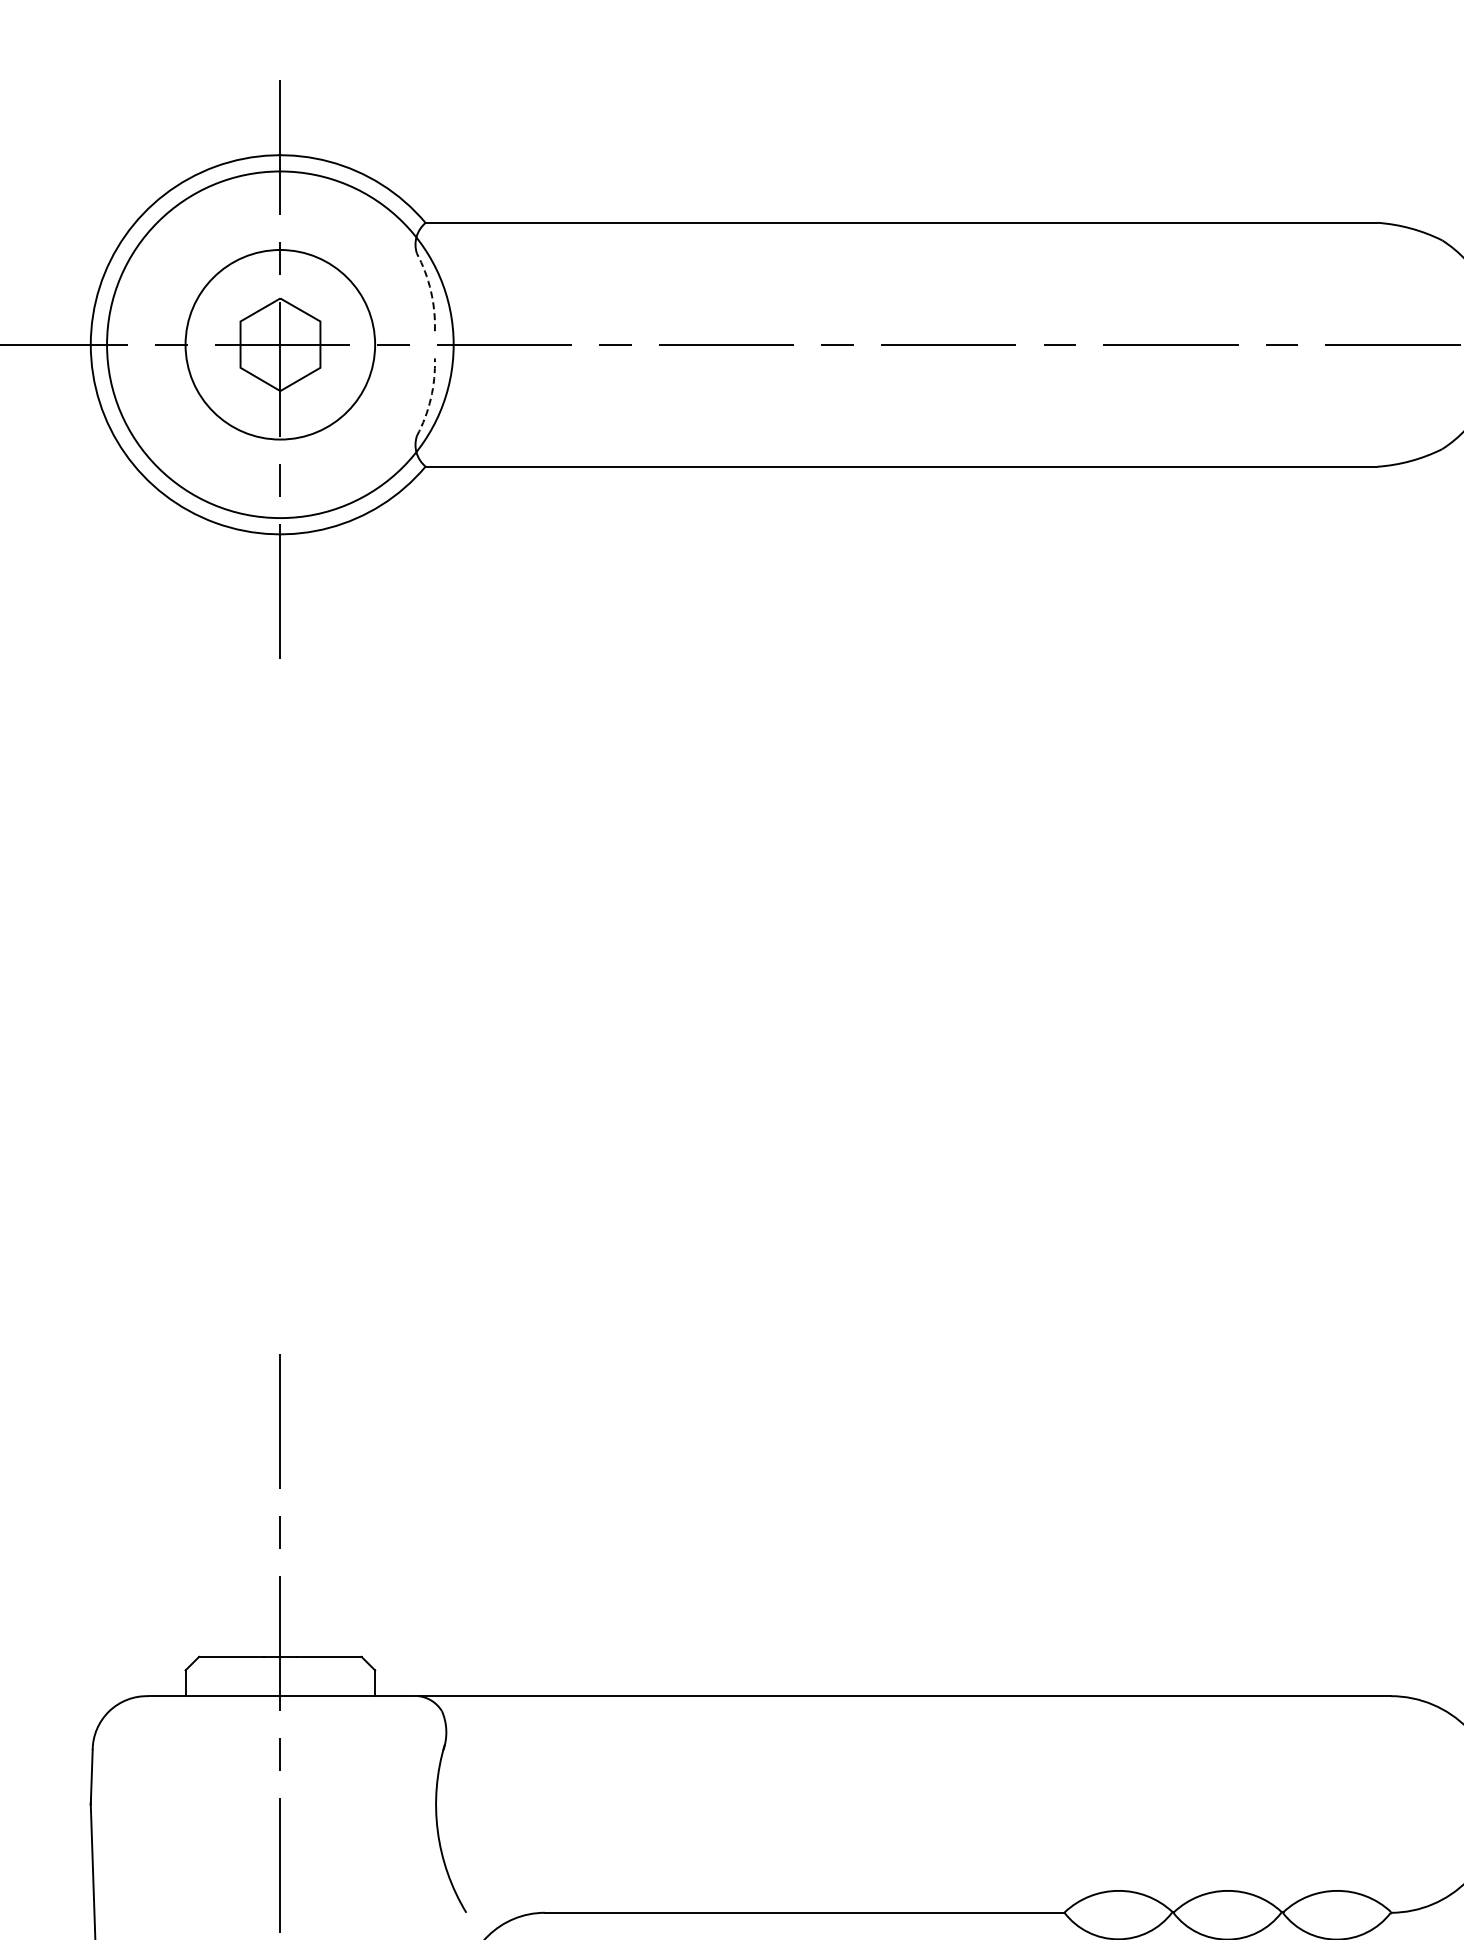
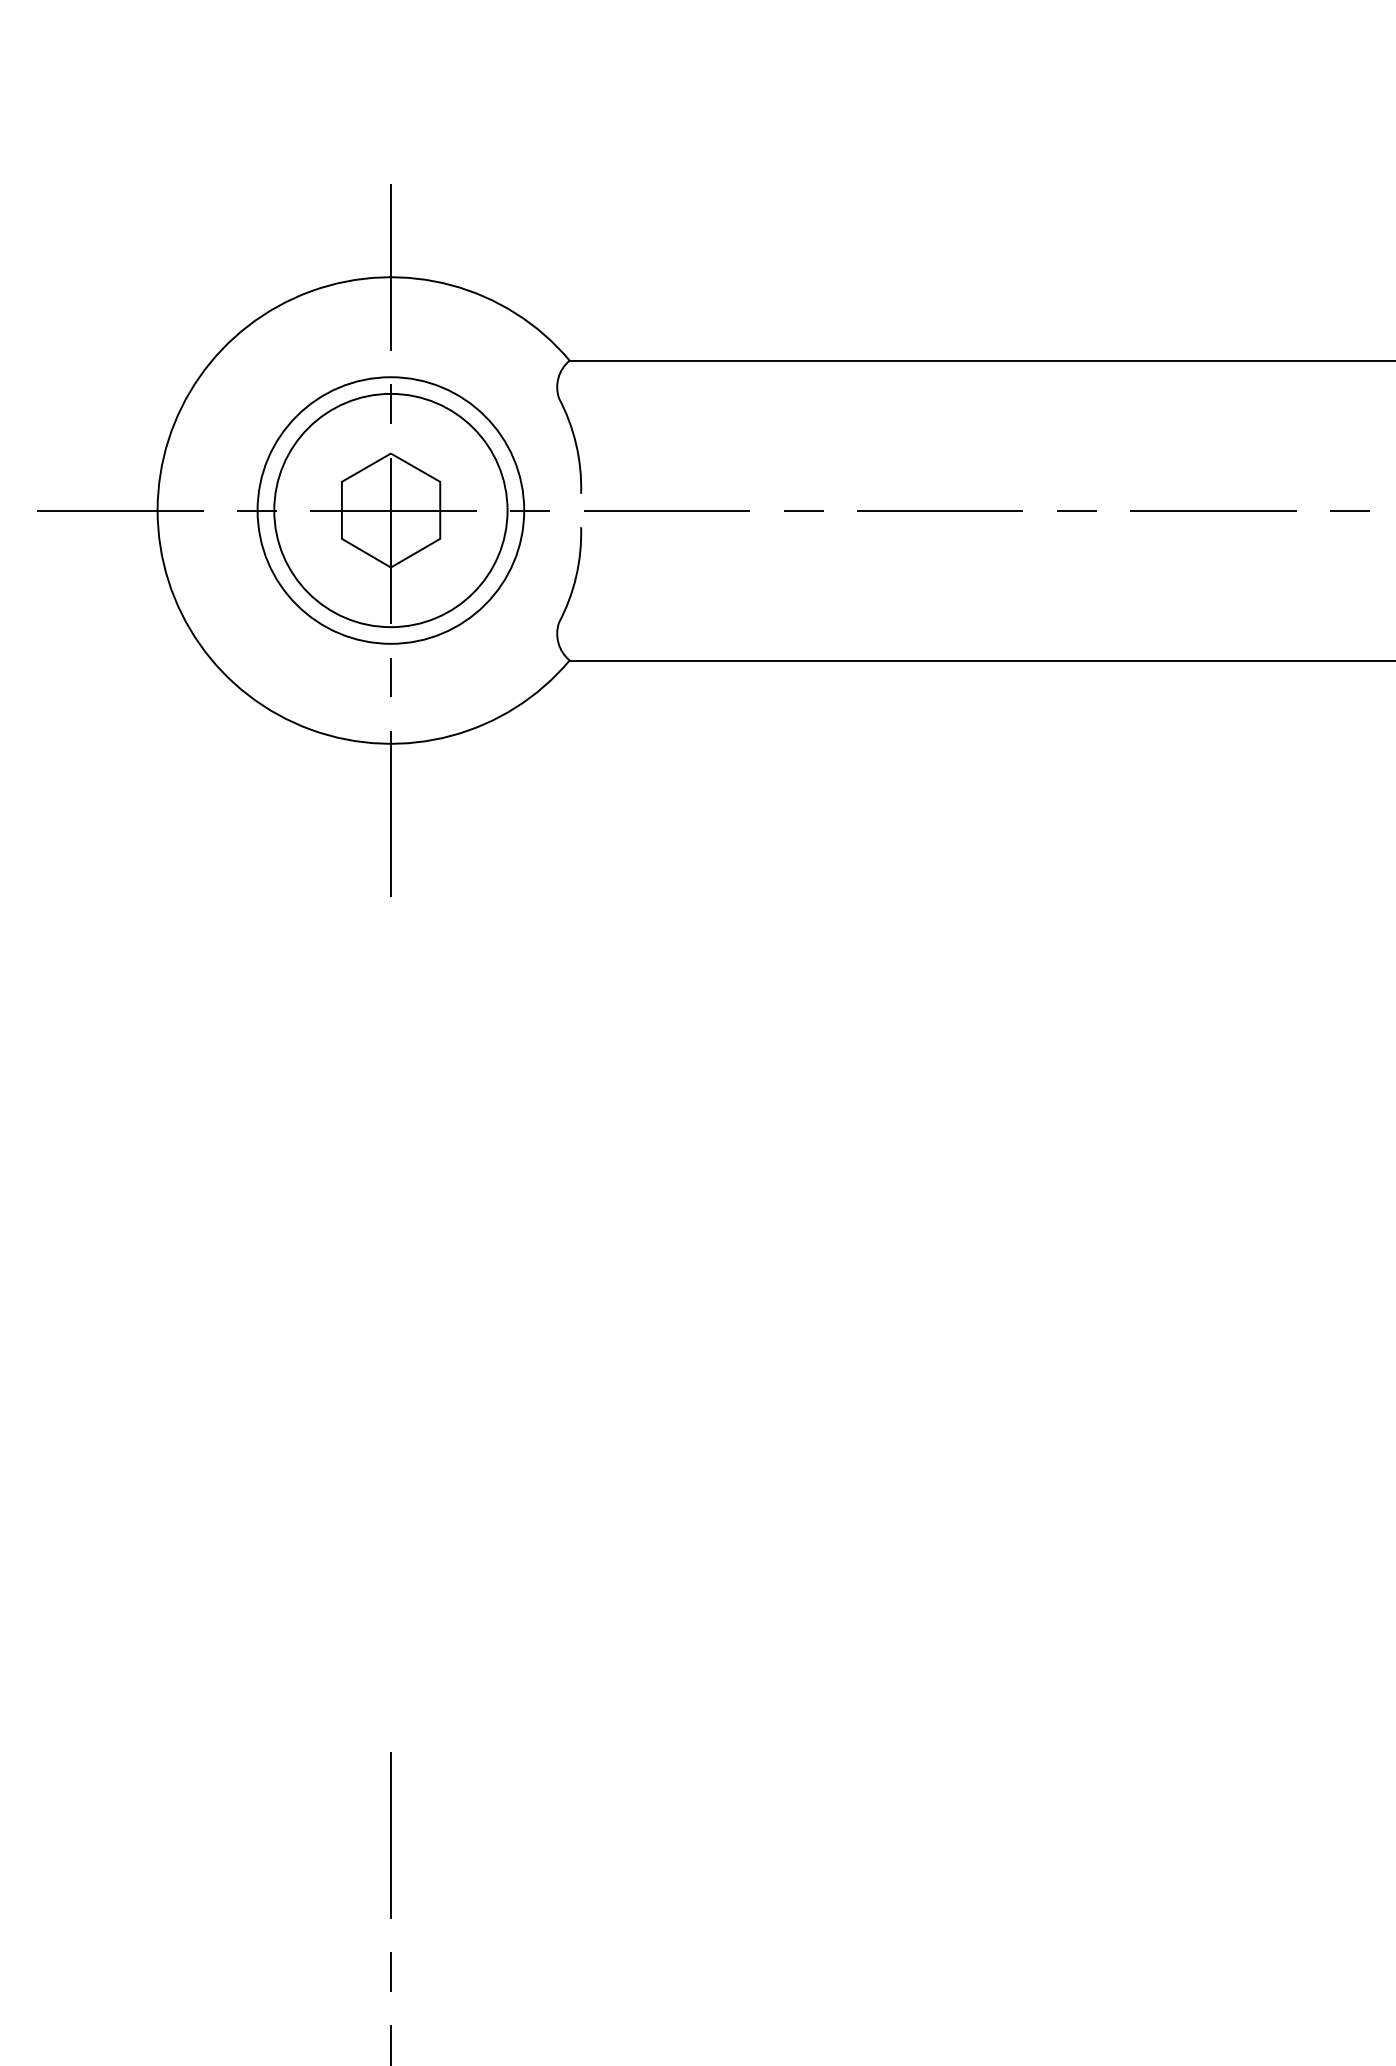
arc: (430, 291) -> (575, 444), dashed -> solid
circle: (280, 344) -> (391, 510), size x0.62
arc: (430, 398) -> (575, 576), dashed -> solid

